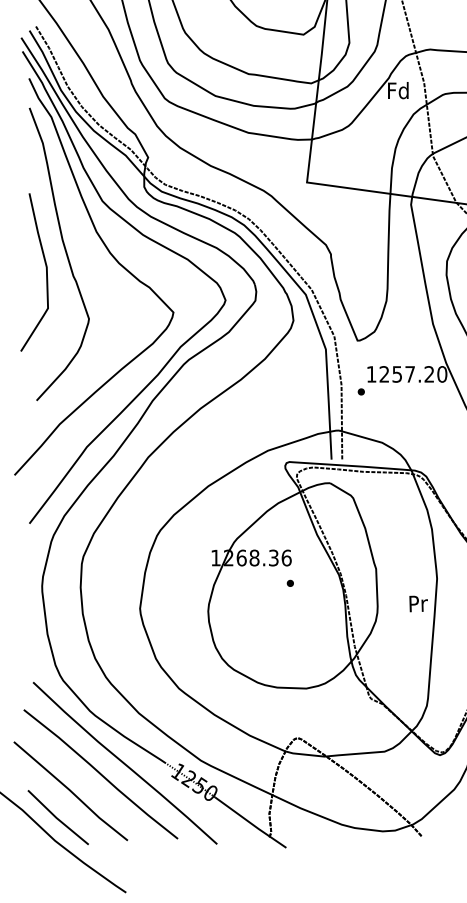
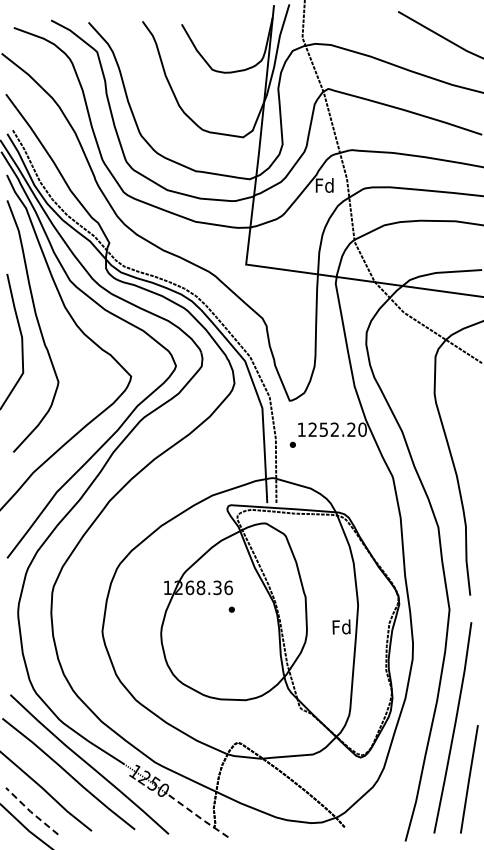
text: (409, 374) -> (334, 429), 1257.20 -> 1252.20
text: (417, 602) -> (341, 626), Pr -> Fd
line: (56, 817) -> (30, 811), solid -> dashed
line: (250, 822) -> (197, 815), solid -> dashed

